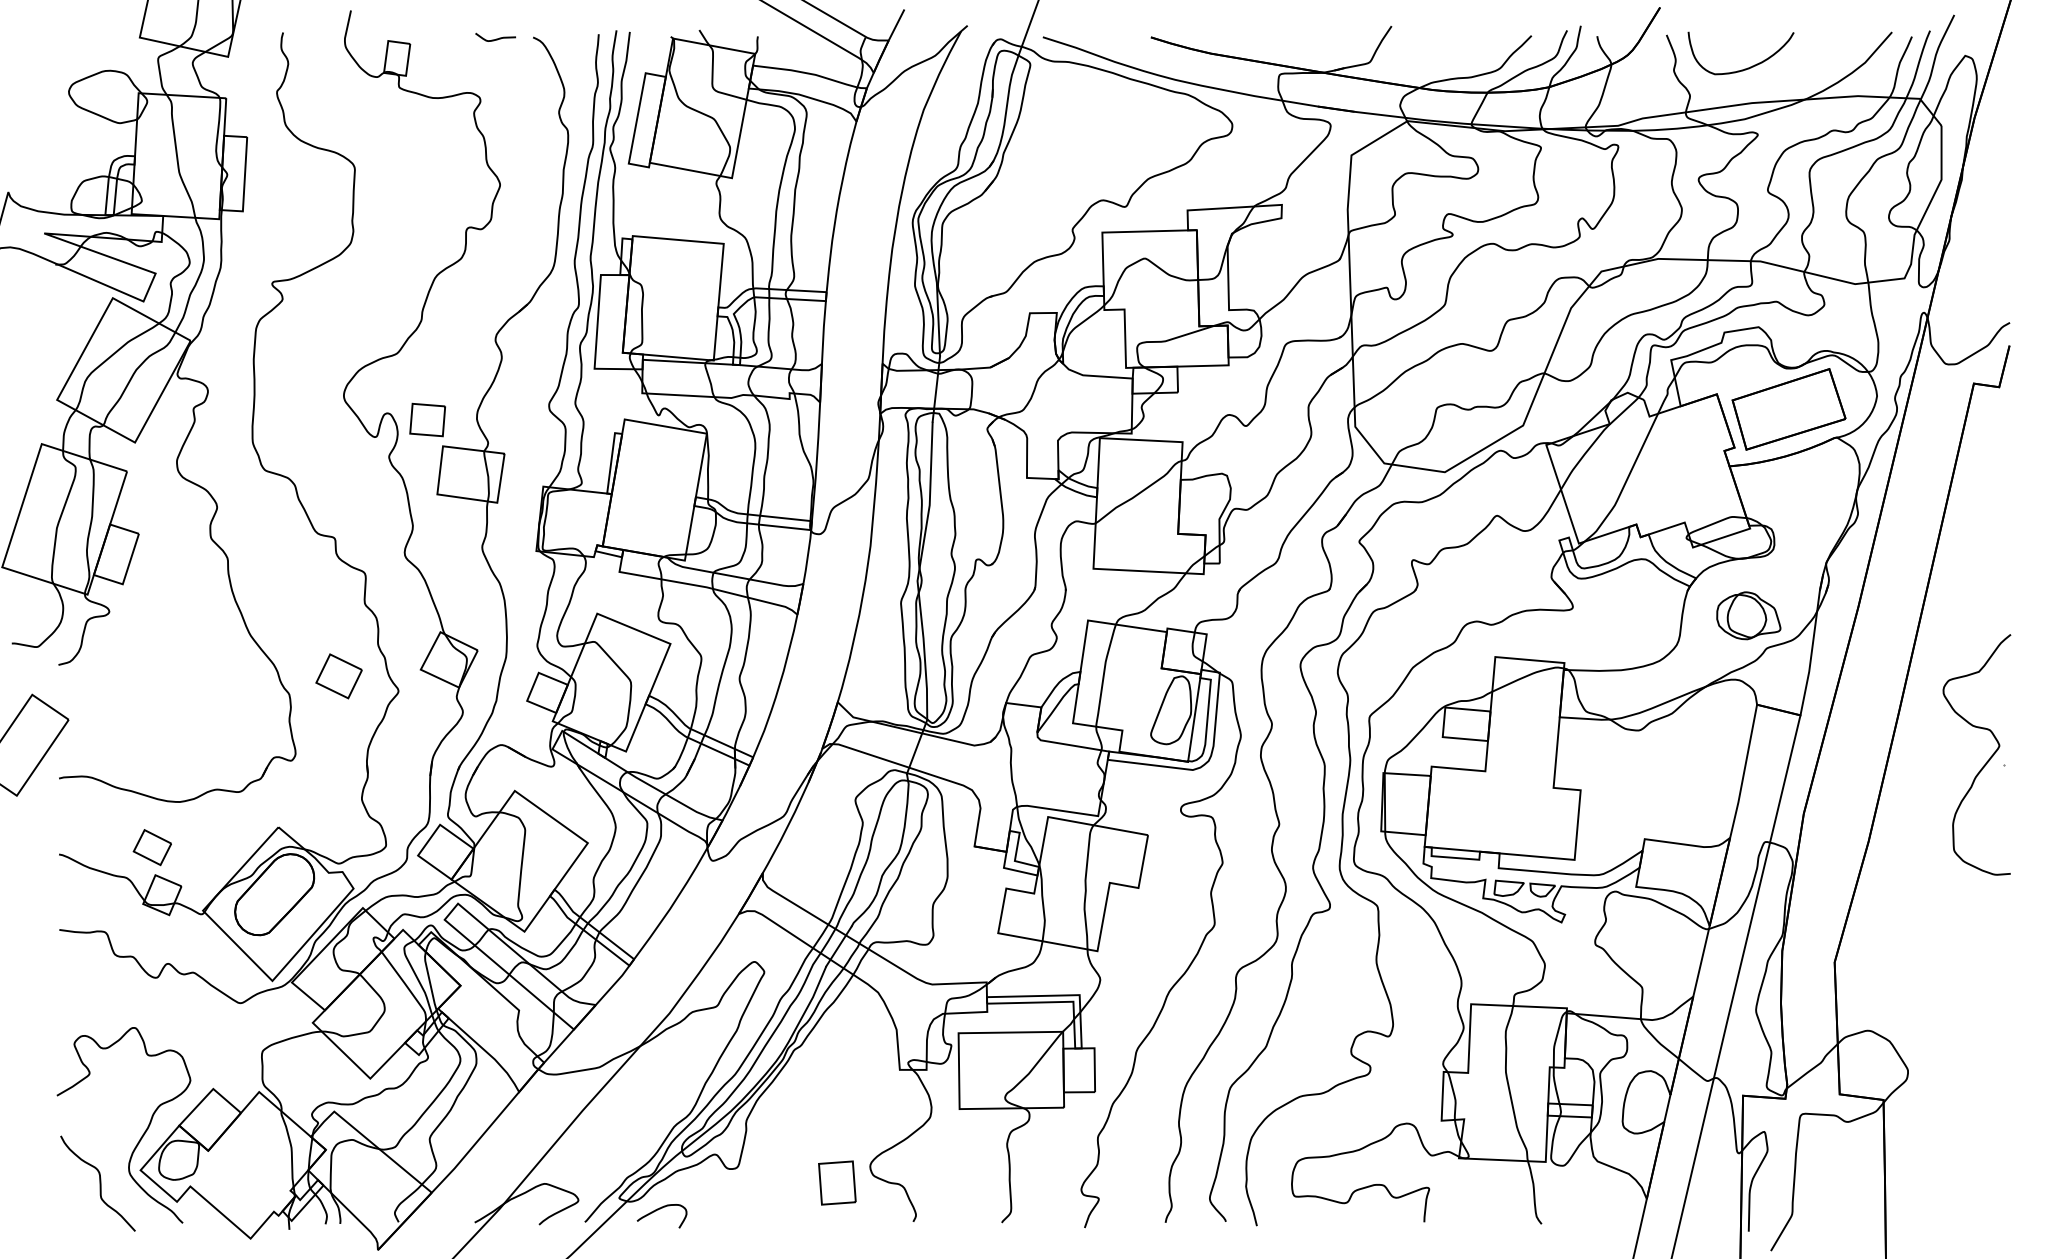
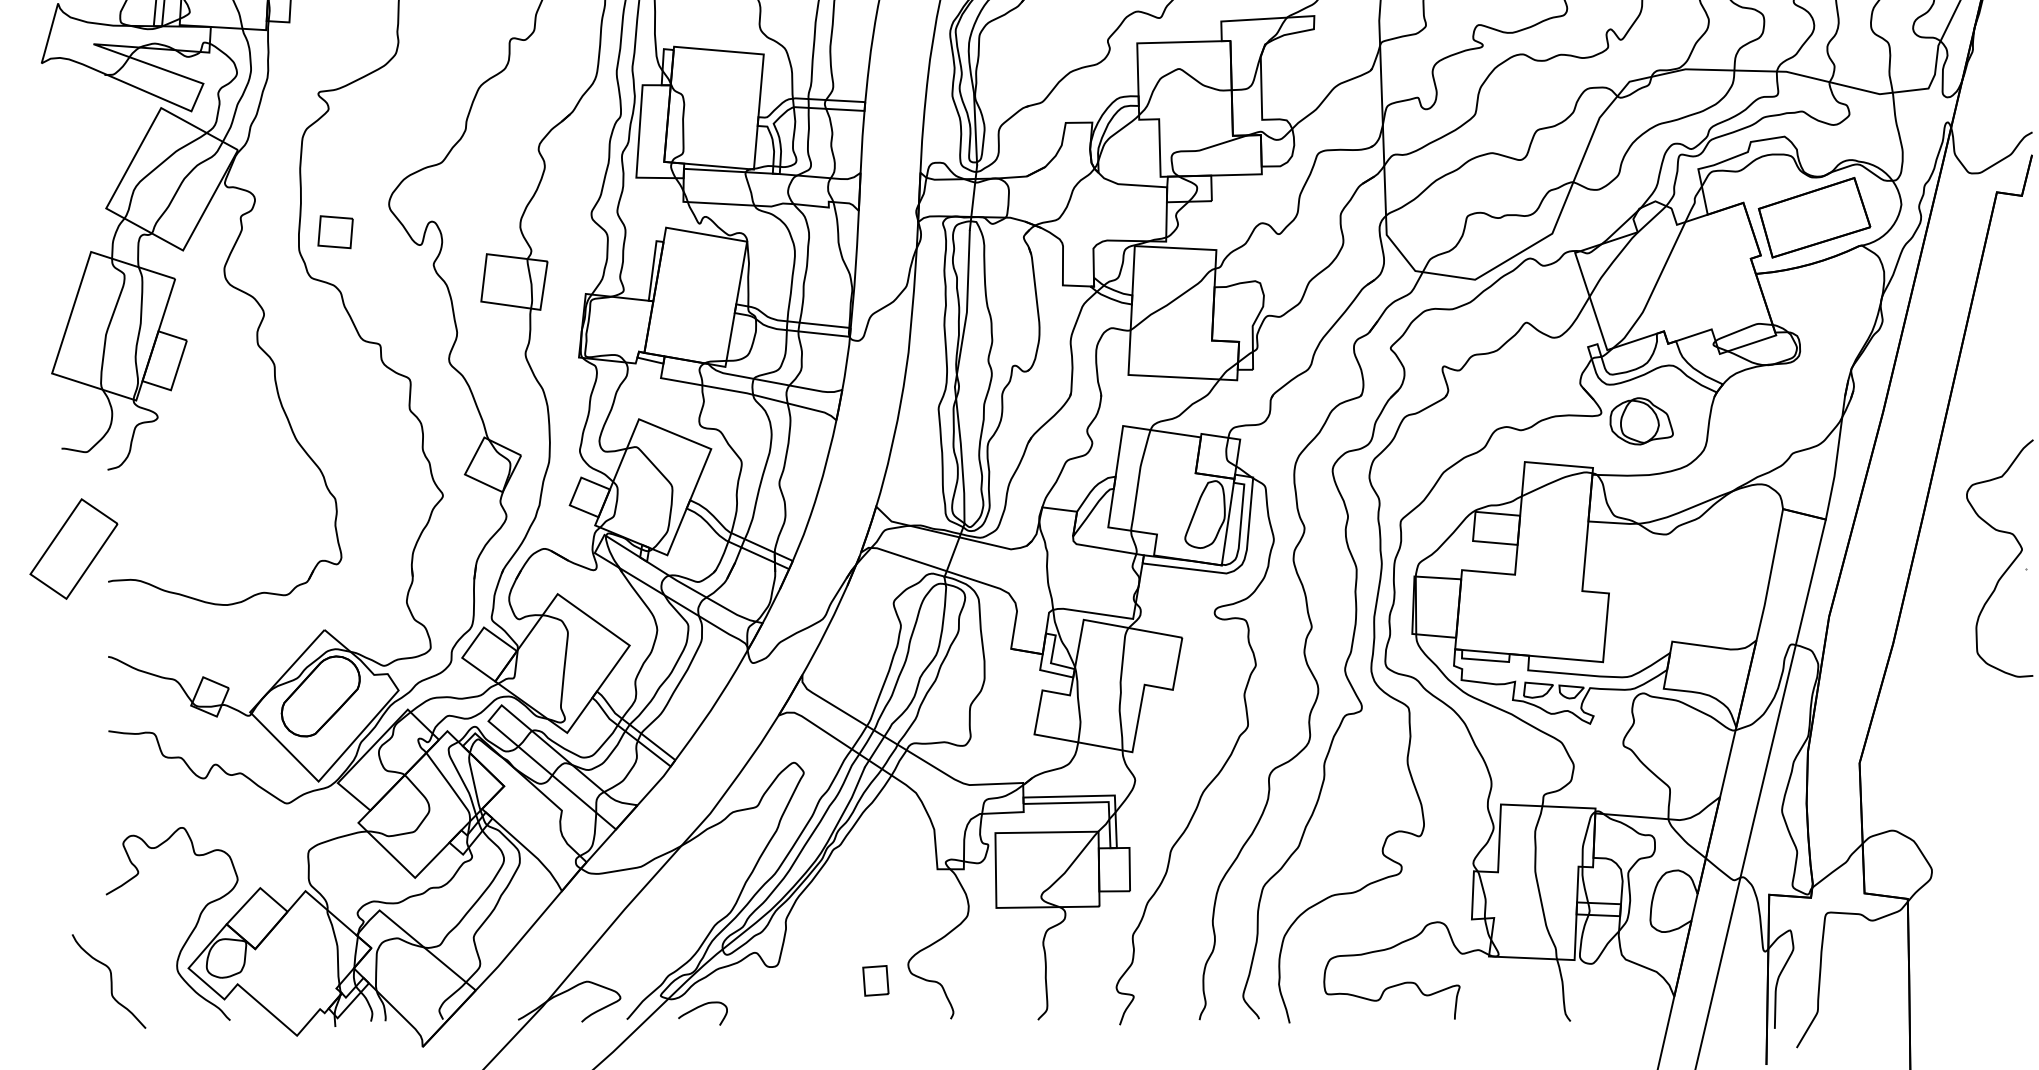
part: (427, 419) -> (335, 231), moved
part: (1748, 615) -> (1641, 421), moved
part: (338, 676) -> (383, 481), removed
part: (151, 847) -> (199, 649), removed
part: (837, 1182) -> (875, 980), size x0.7
curve: (99, 1183) -> (110, 981), moved

